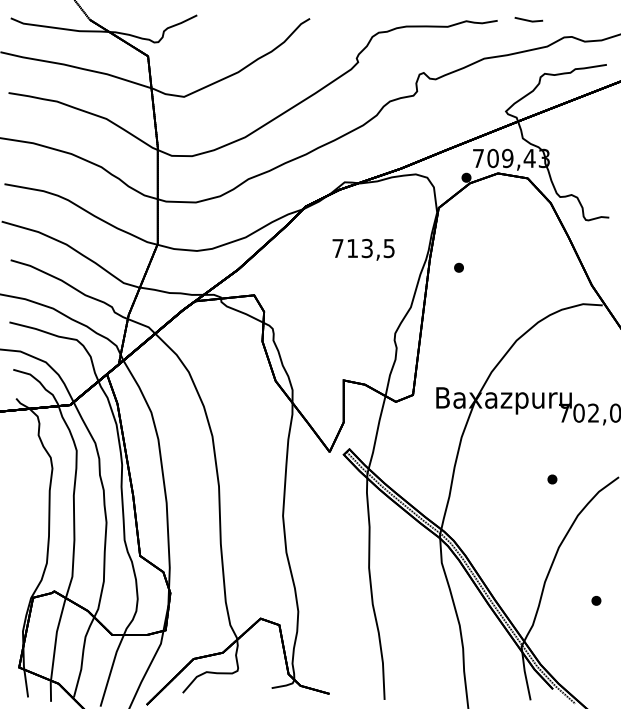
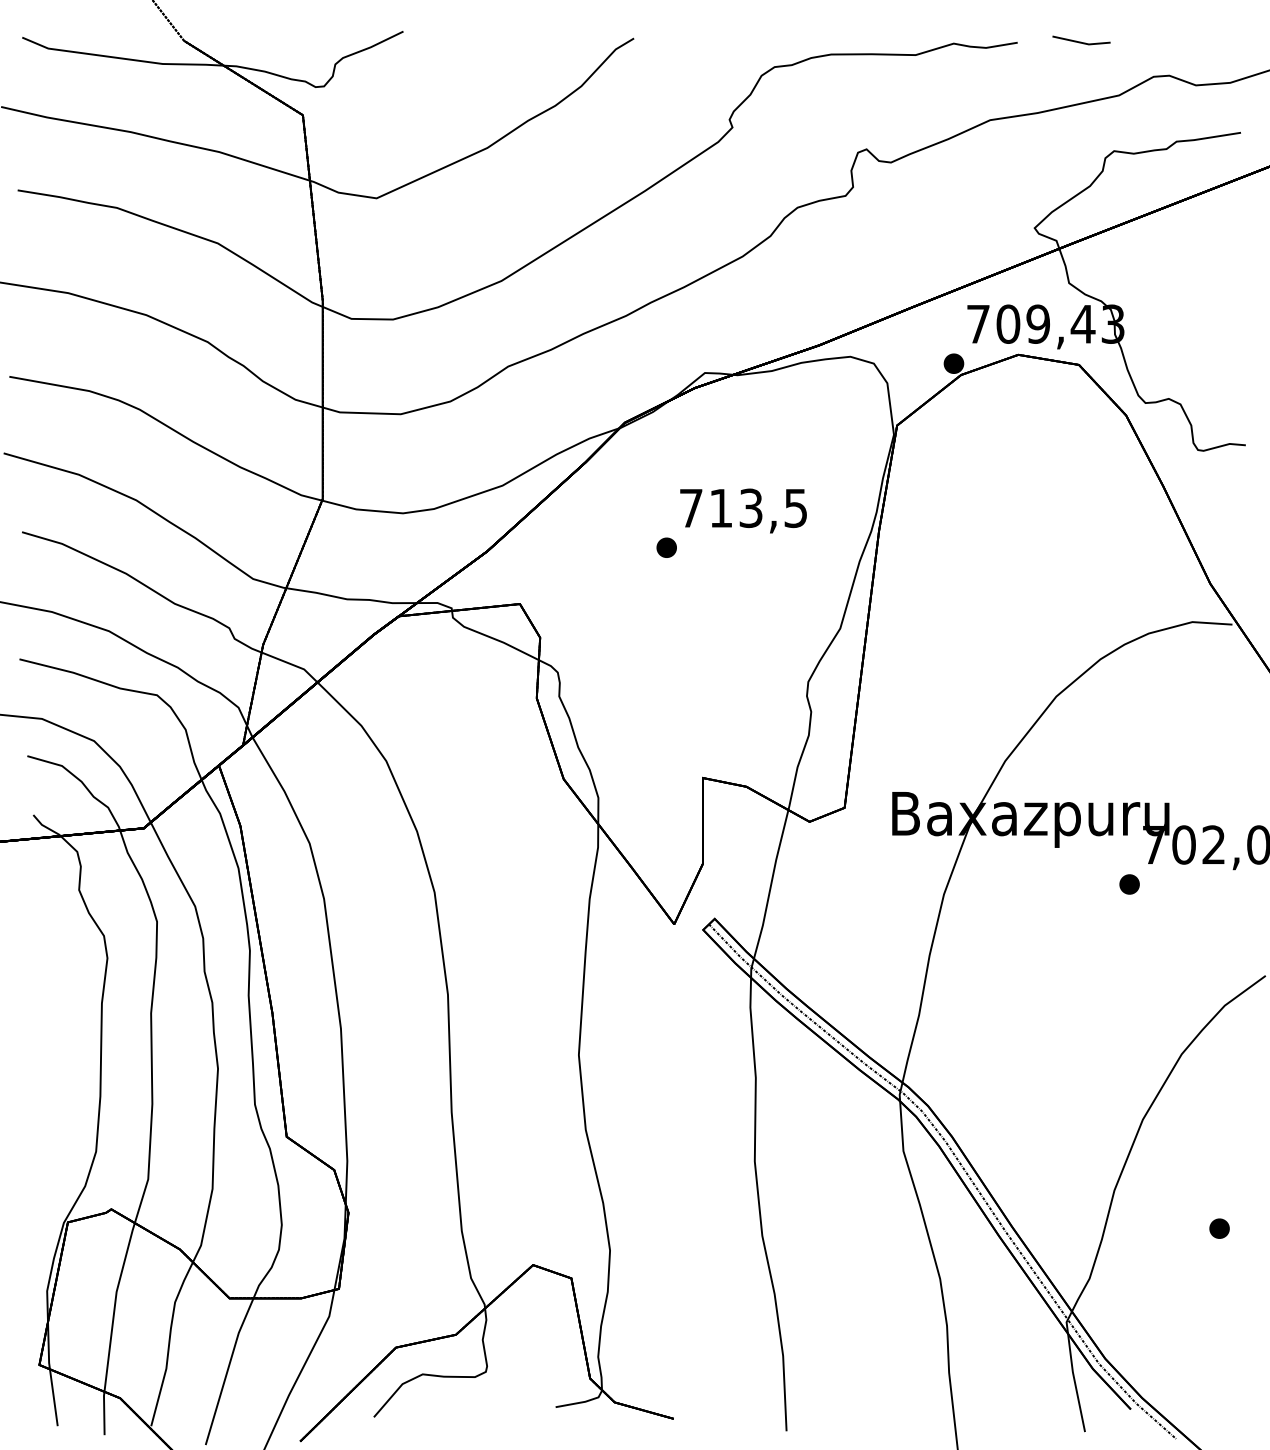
part: (458, 267) -> (665, 547), moved
part: (552, 479) -> (1129, 884), moved

